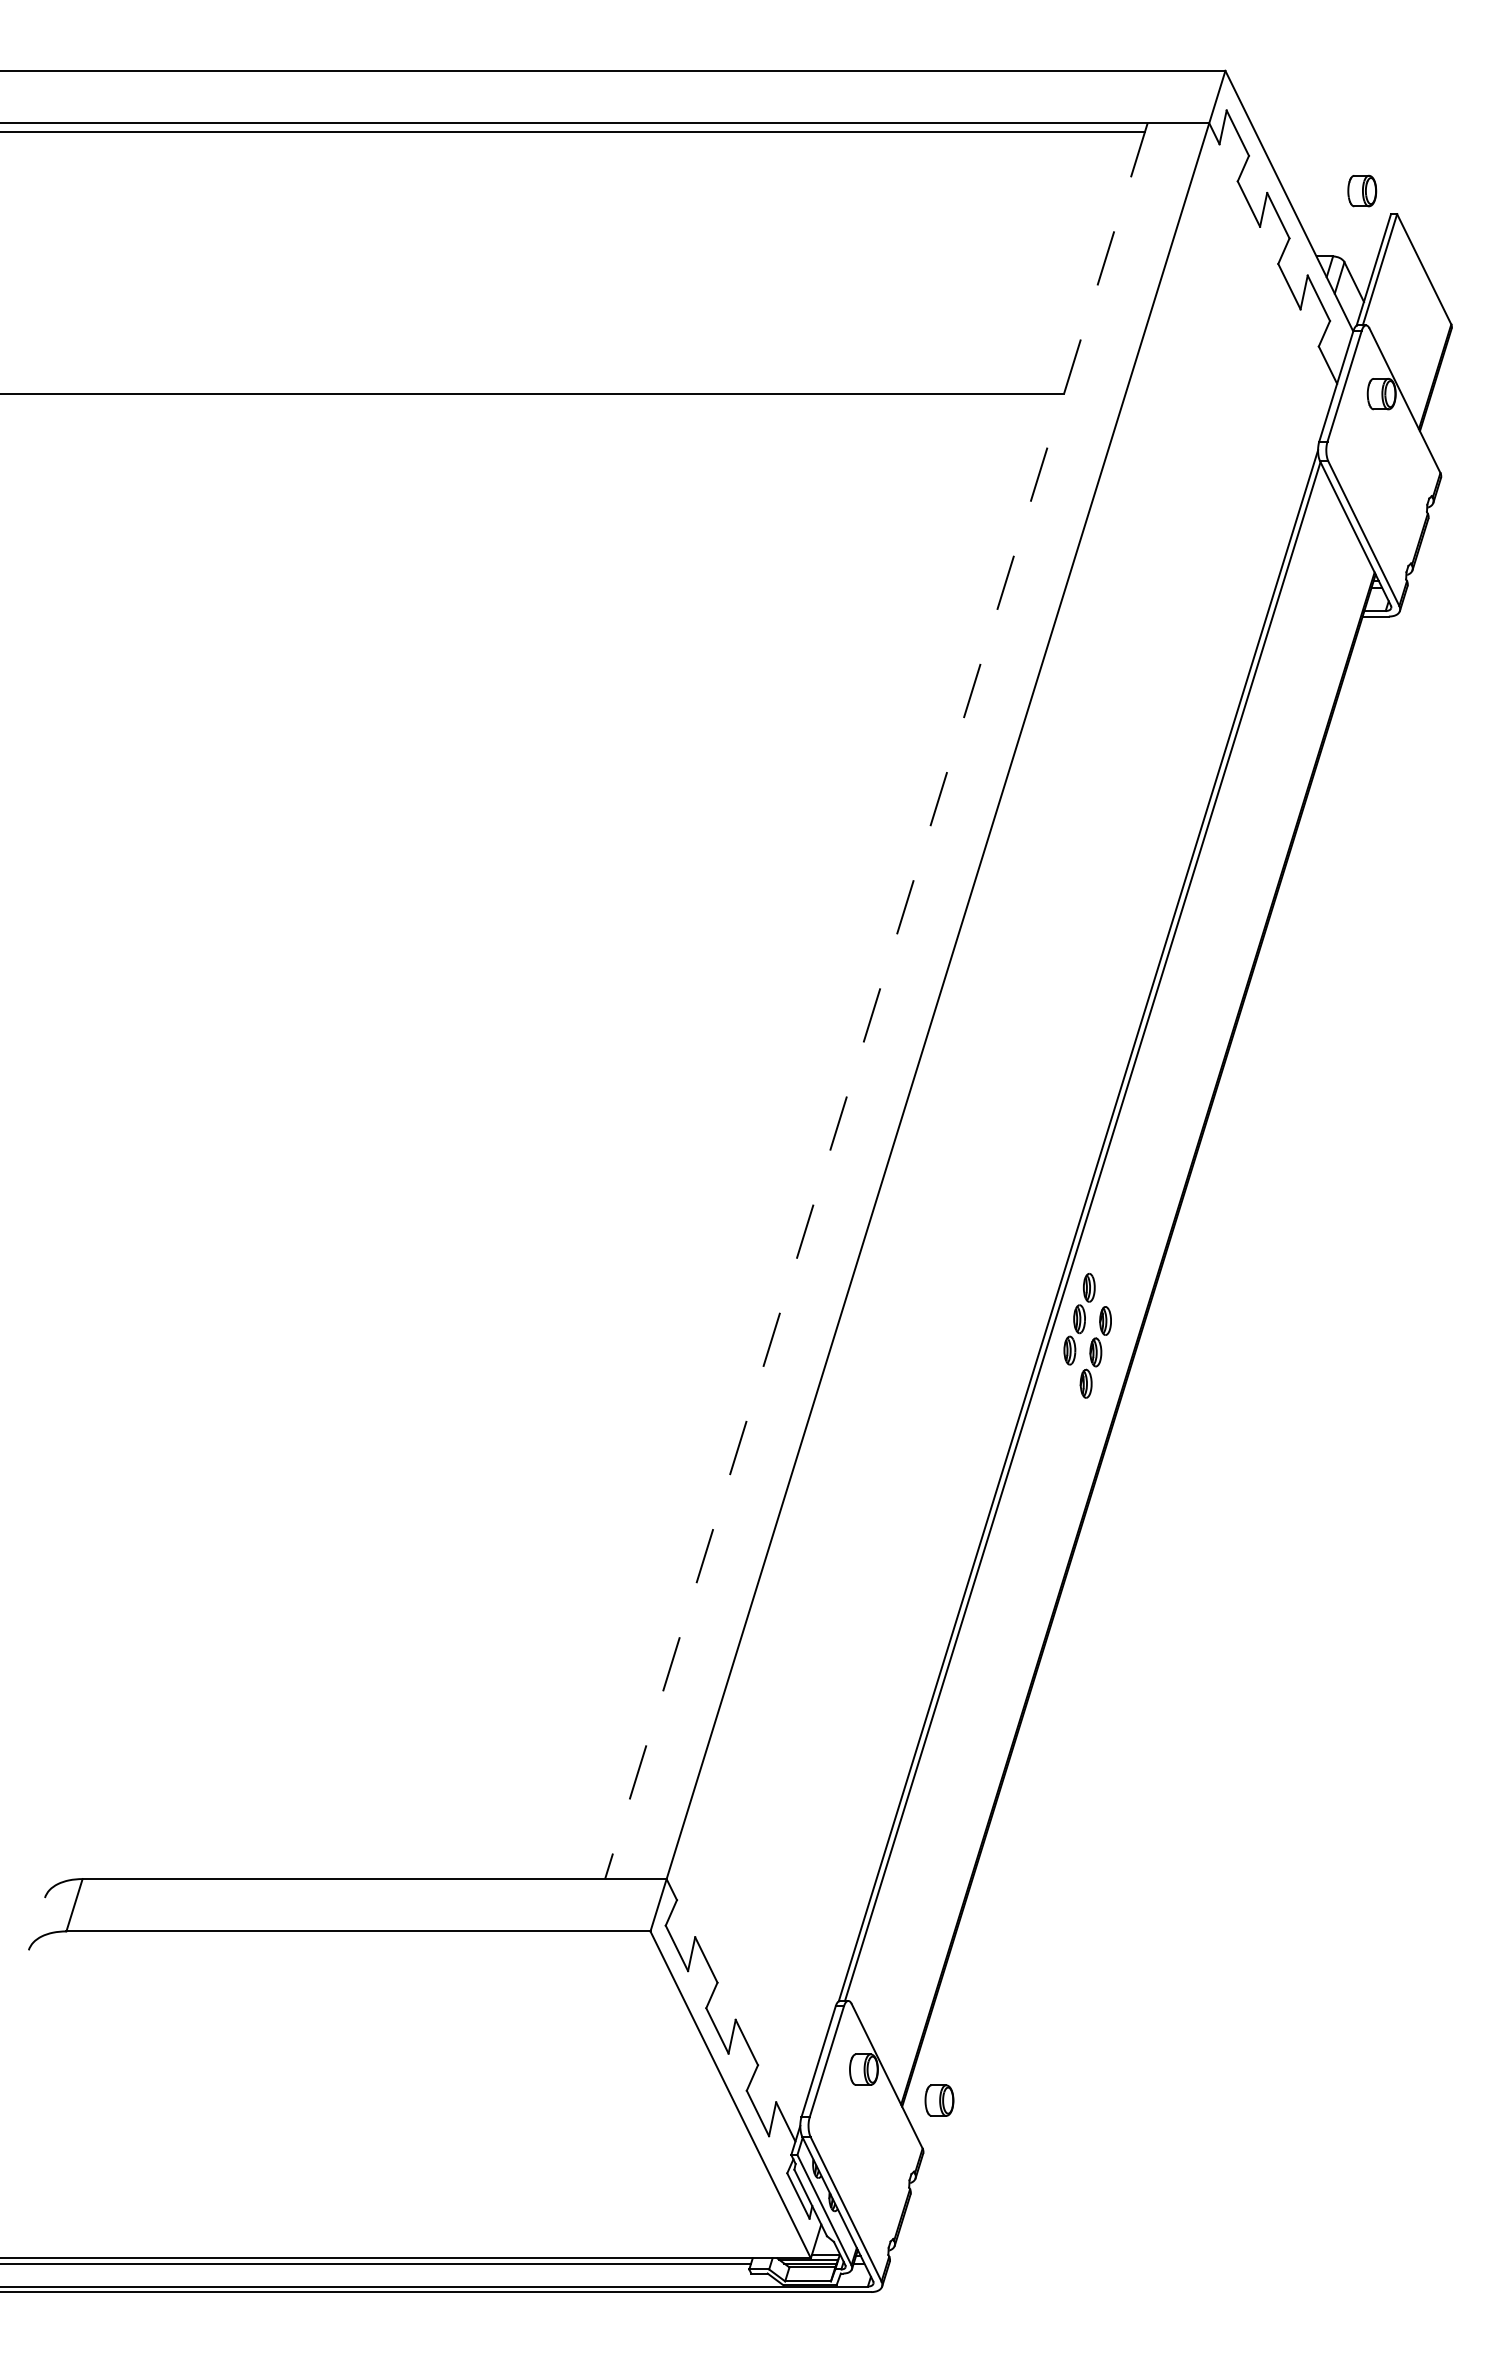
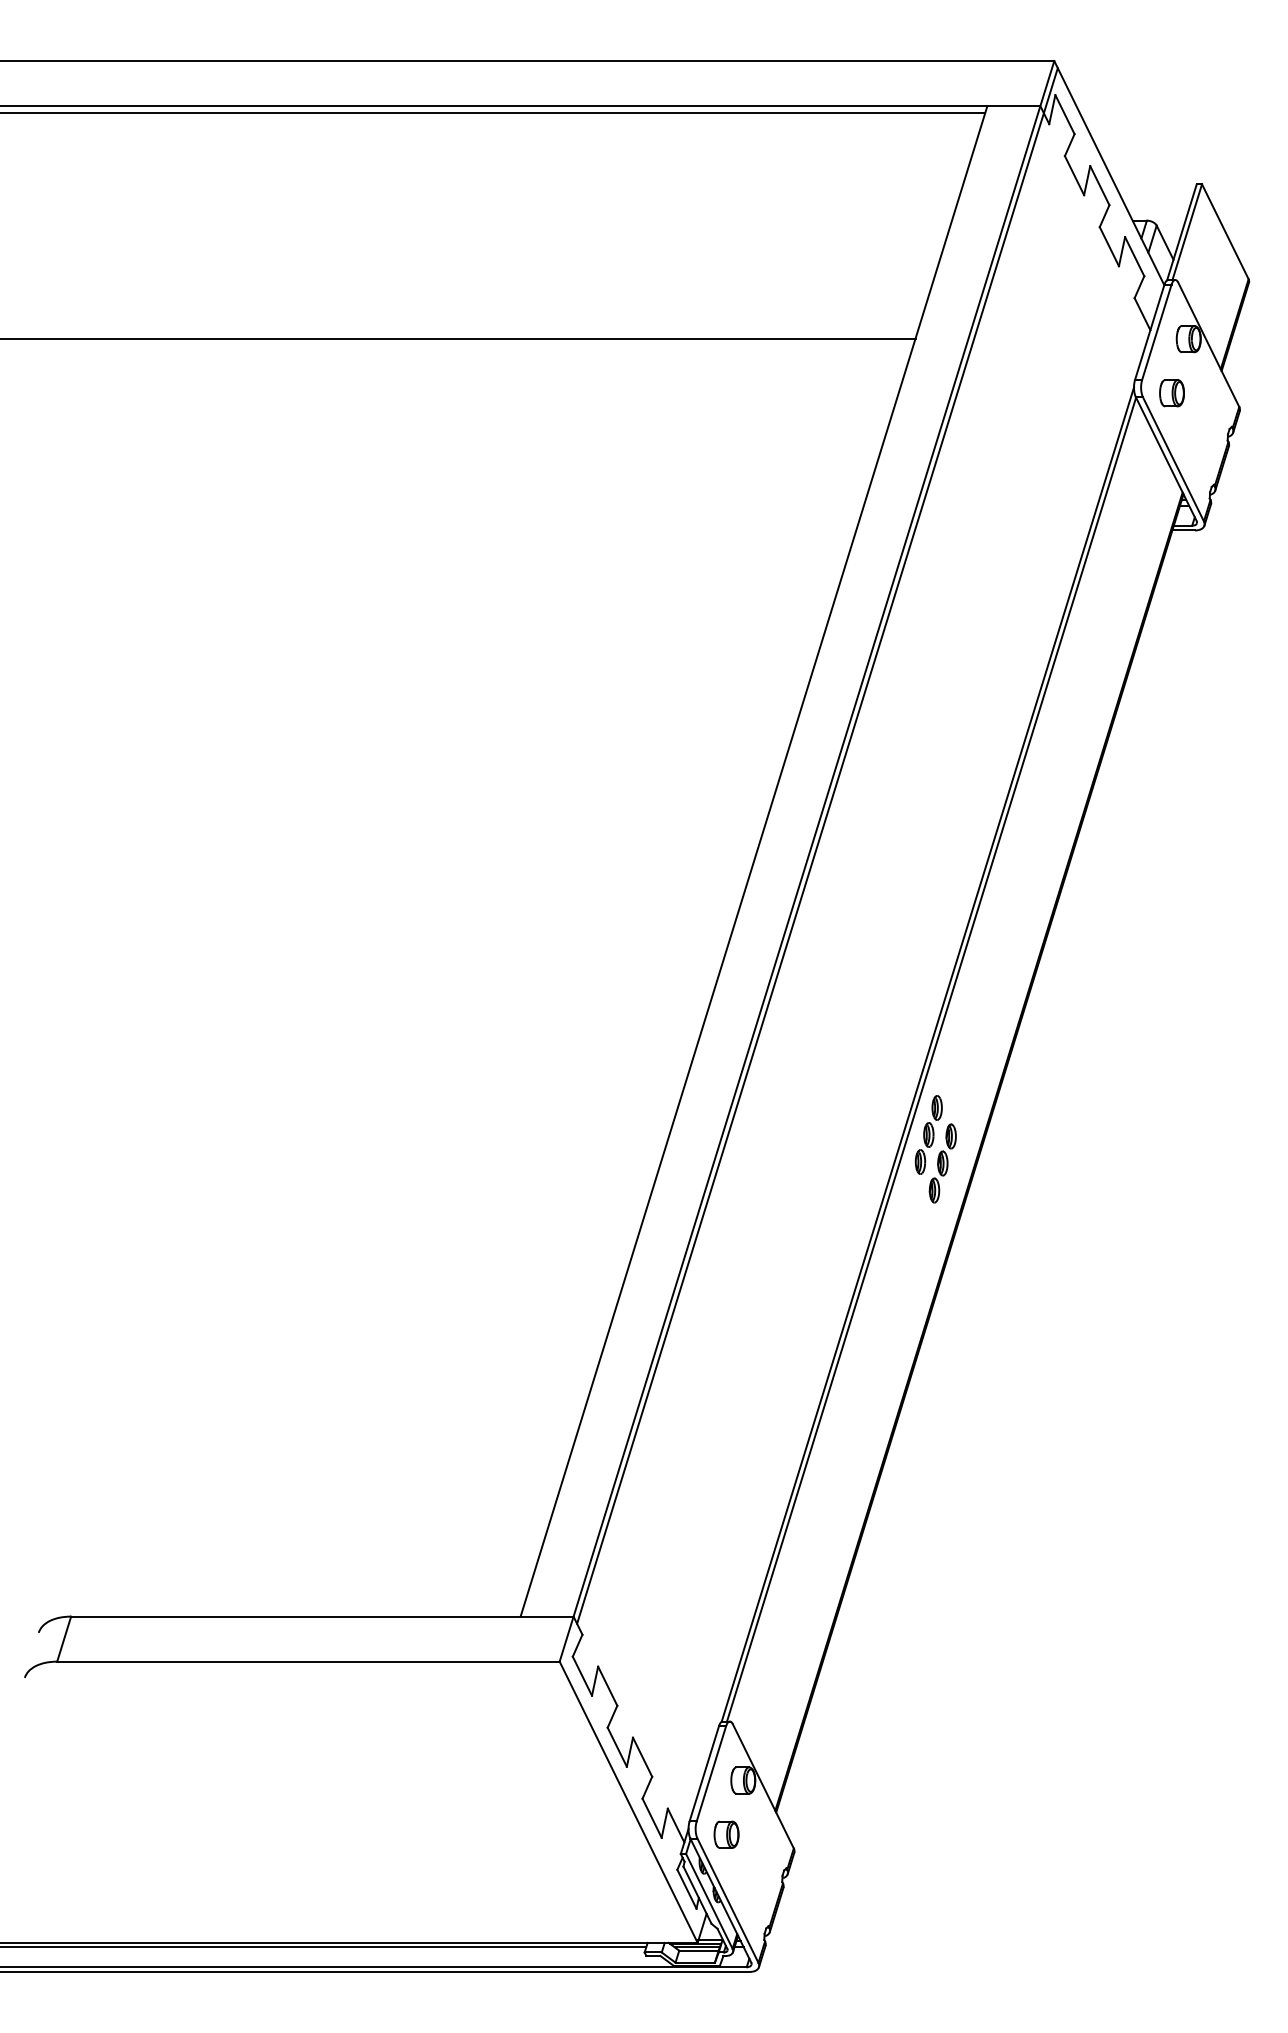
part: (1362, 190) -> (1172, 392), moved
line: (949, 983) -> (816, 846), added
line: (876, 1001) -> (754, 861), dashed -> solid
part: (939, 2100) -> (726, 1834), moved

